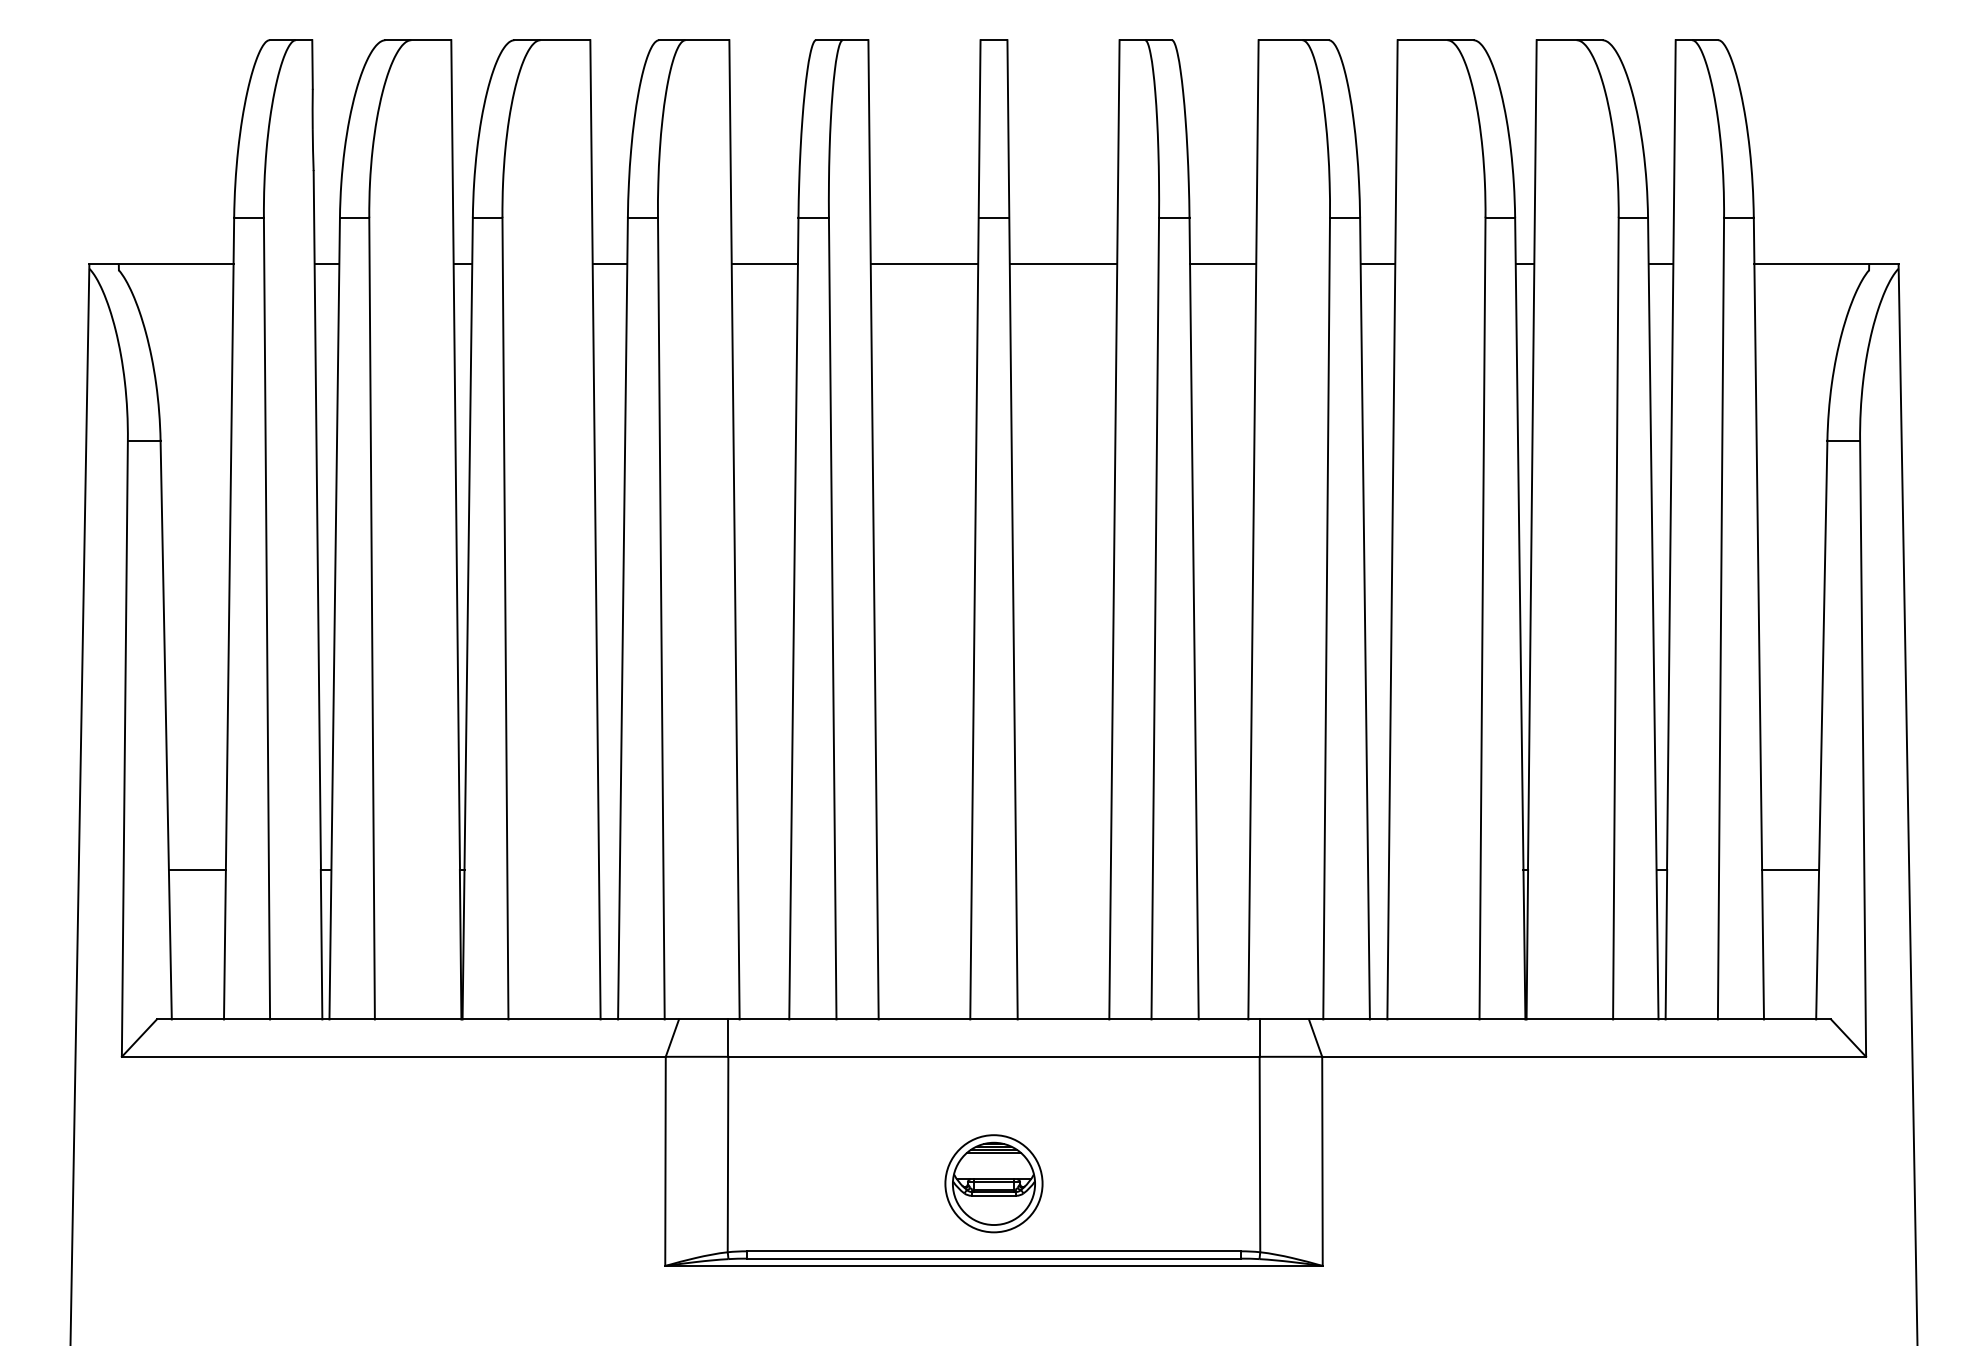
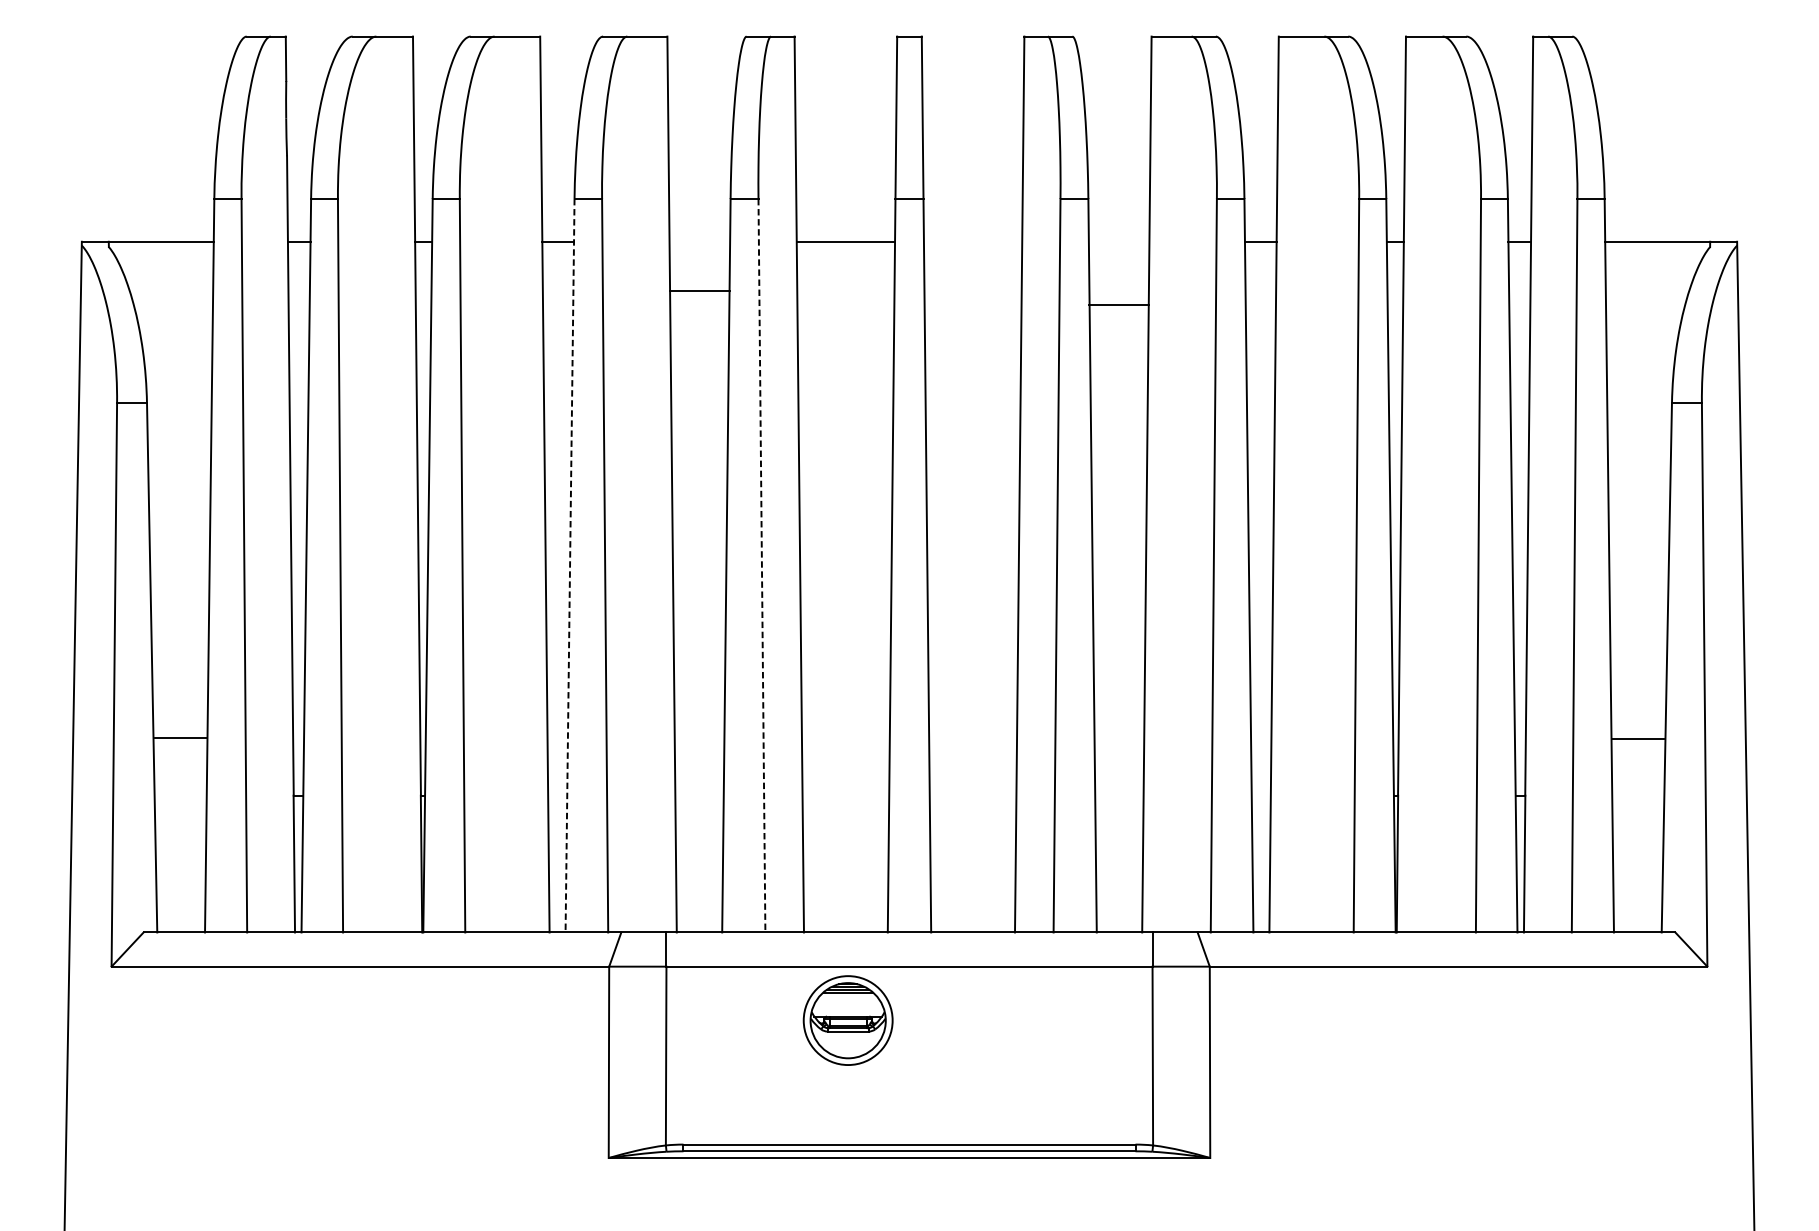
line: (764, 264) -> (699, 291), moved
line: (1063, 264) -> (973, 241), removed
line: (1223, 264) -> (1119, 304), moved
line: (622, 618) -> (569, 565), solid -> dashed
line: (832, 618) -> (761, 565), solid -> dashed
line: (196, 869) -> (179, 737), moved
line: (1790, 869) -> (1638, 738), moved
part: (993, 1183) -> (847, 1020), moved

